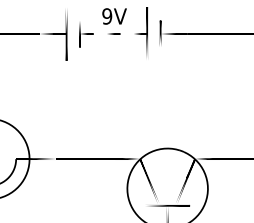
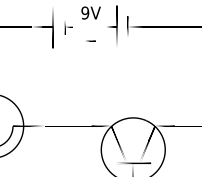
line: (114, 33) -> (91, 40), moved
part: (86, 34) -> (68, 27), size x0.7

